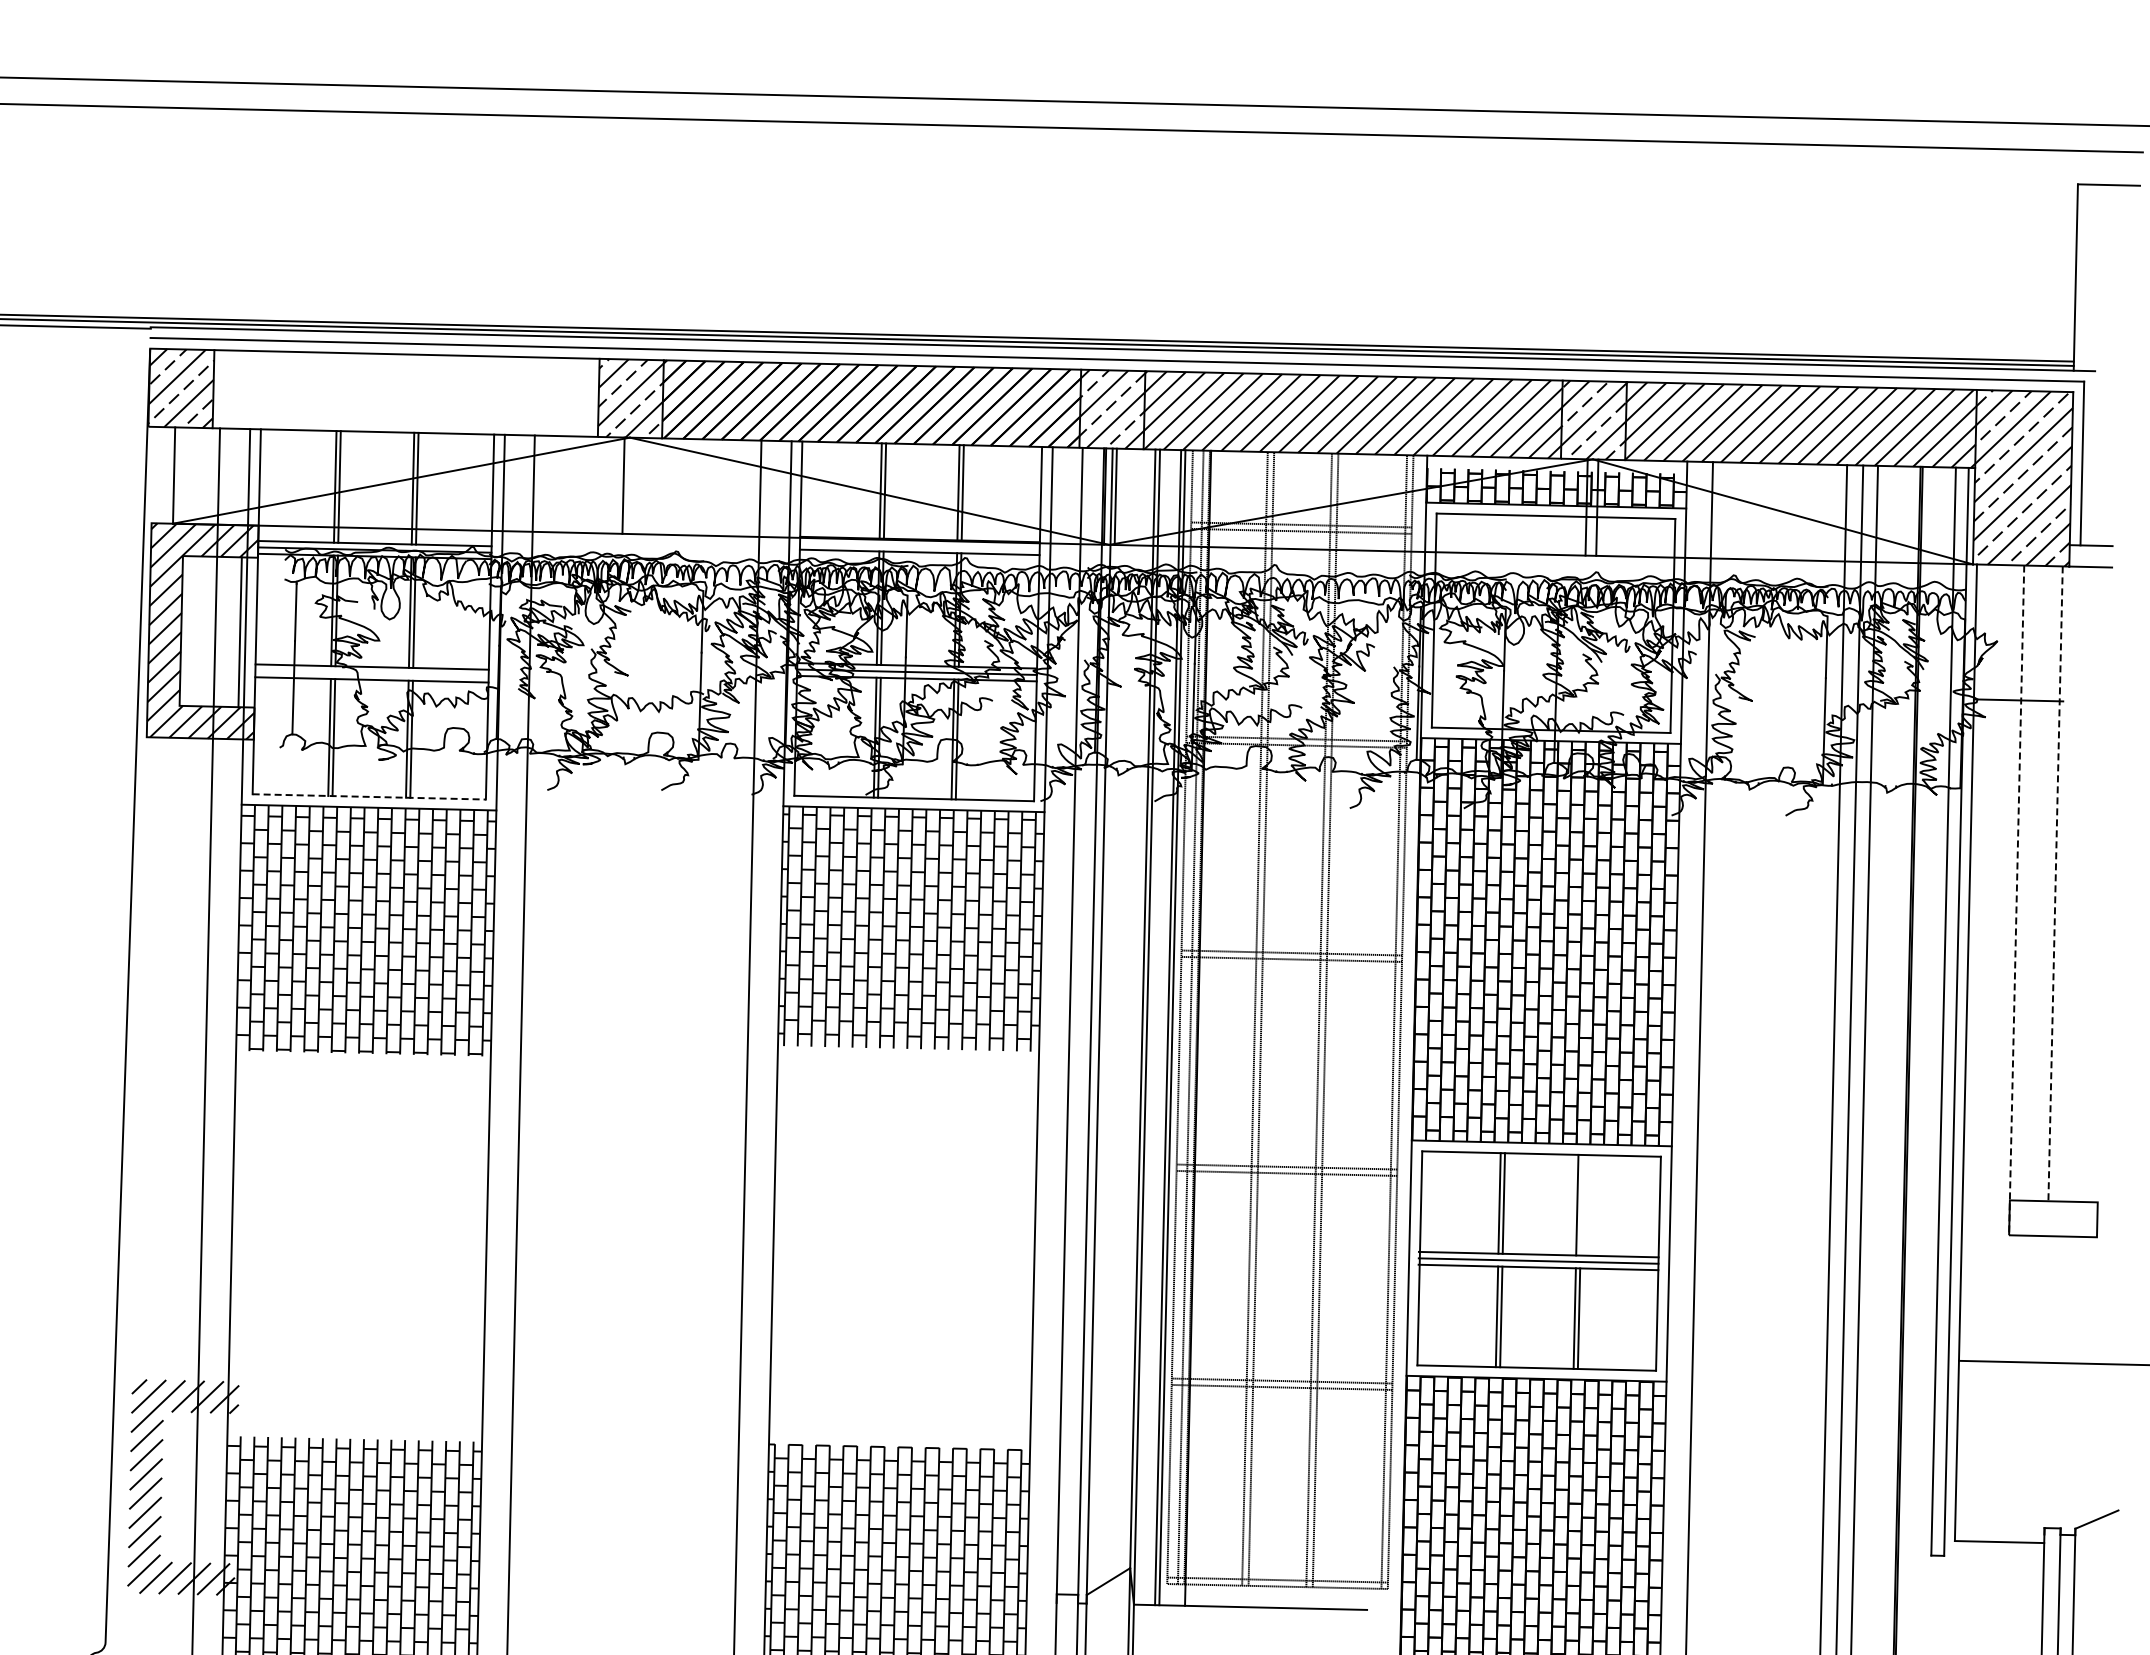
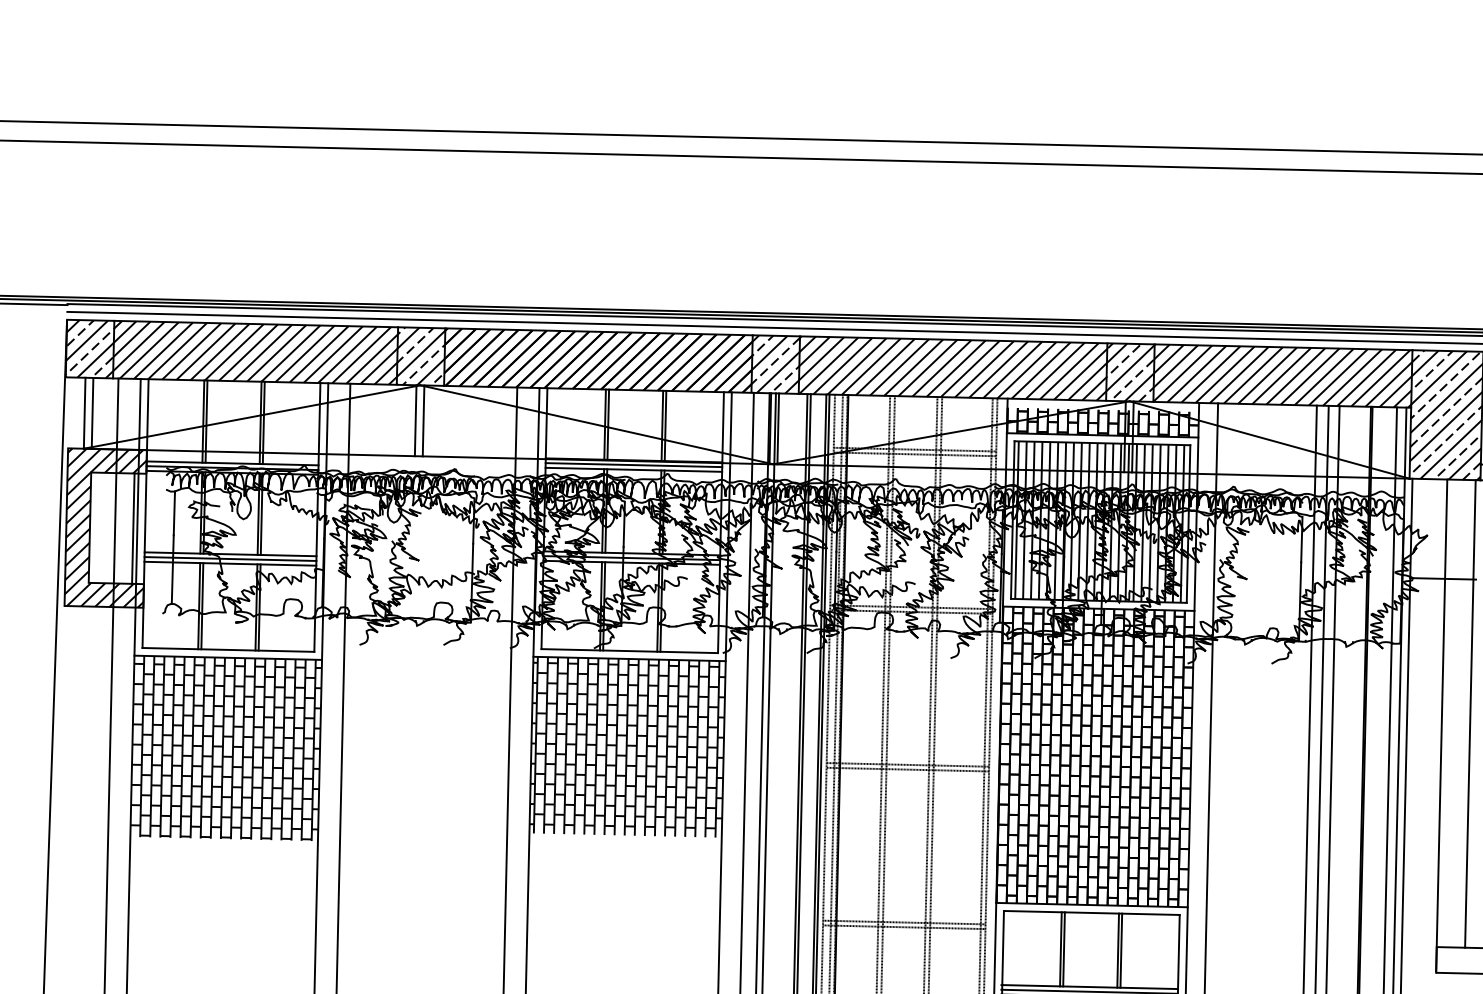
hatch: (405, 393) -> (255, 352), added
line: (184, 475) -> (92, 413), added
line: (634, 485) -> (423, 420), added
line: (919, 545) -> (633, 464), added
hatch: (1552, 622) -> (1099, 521), added
line: (371, 673) -> (230, 559), added
line: (369, 796) -> (228, 649), dashed -> solid
line: (2055, 884) -> (1470, 714), dashed -> solid
line: (2016, 900) -> (1441, 726), dashed -> solid
line: (1581, 1204) -> (1121, 950), added

